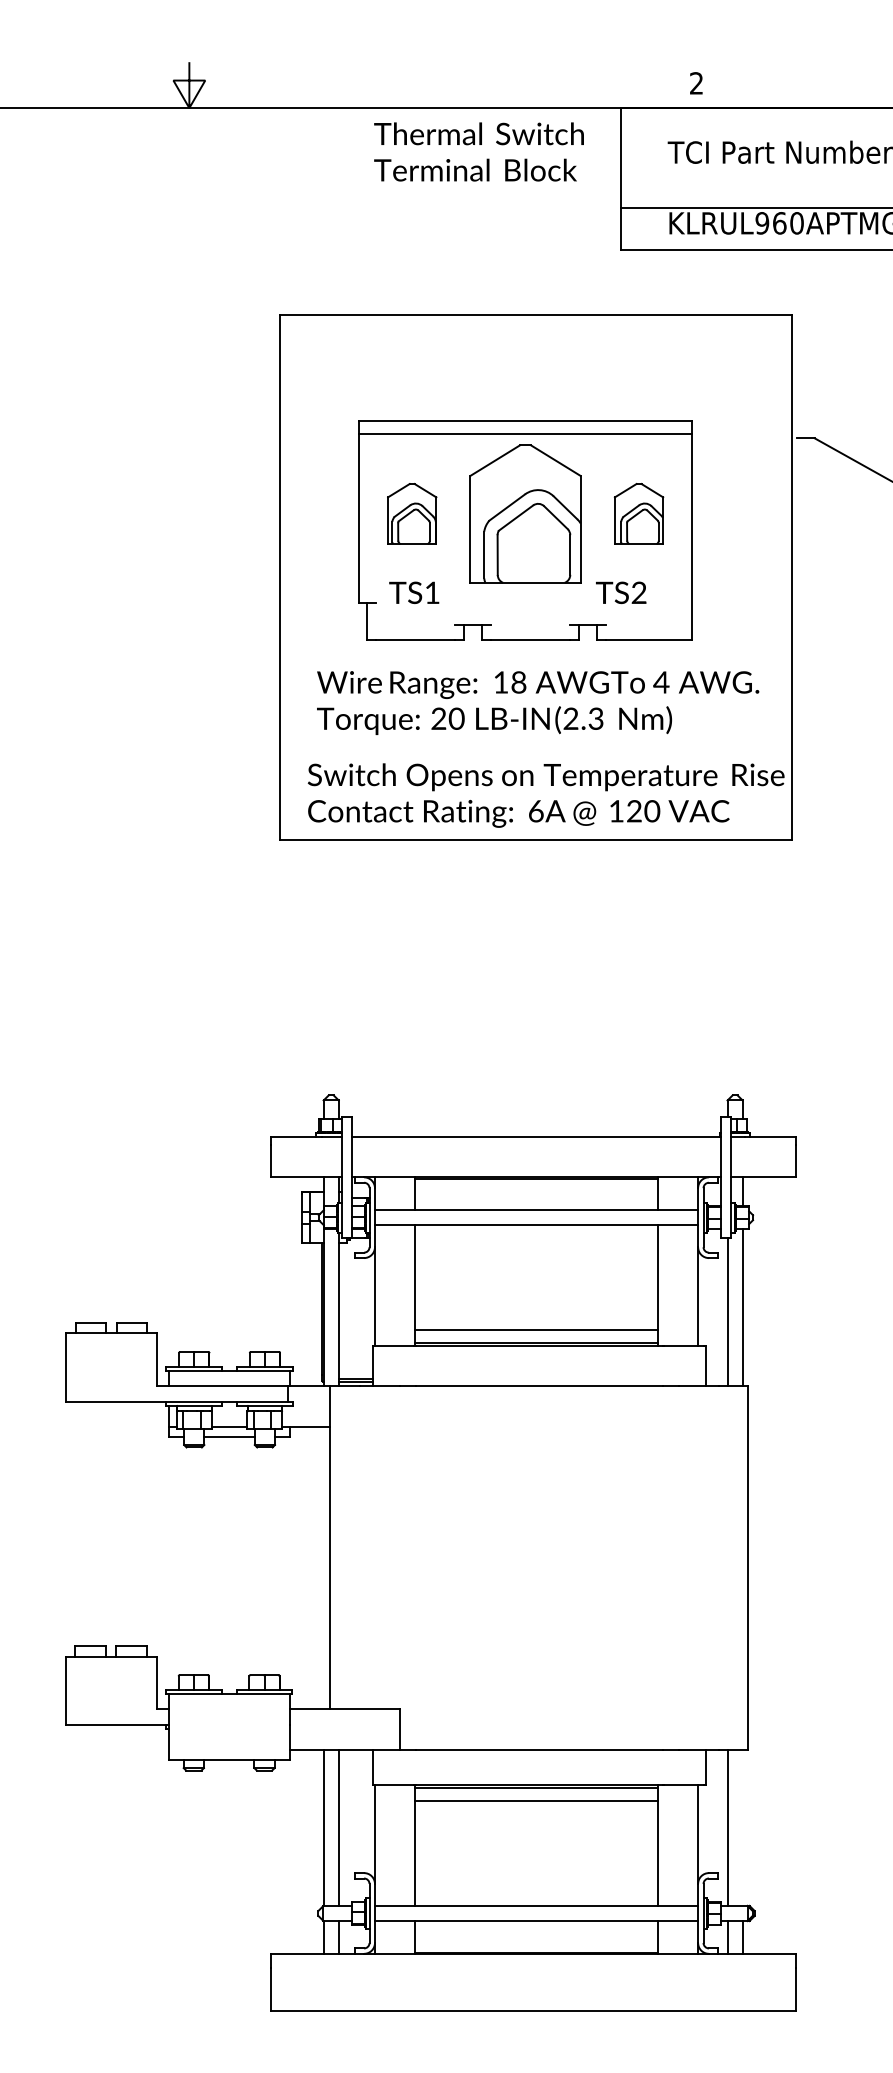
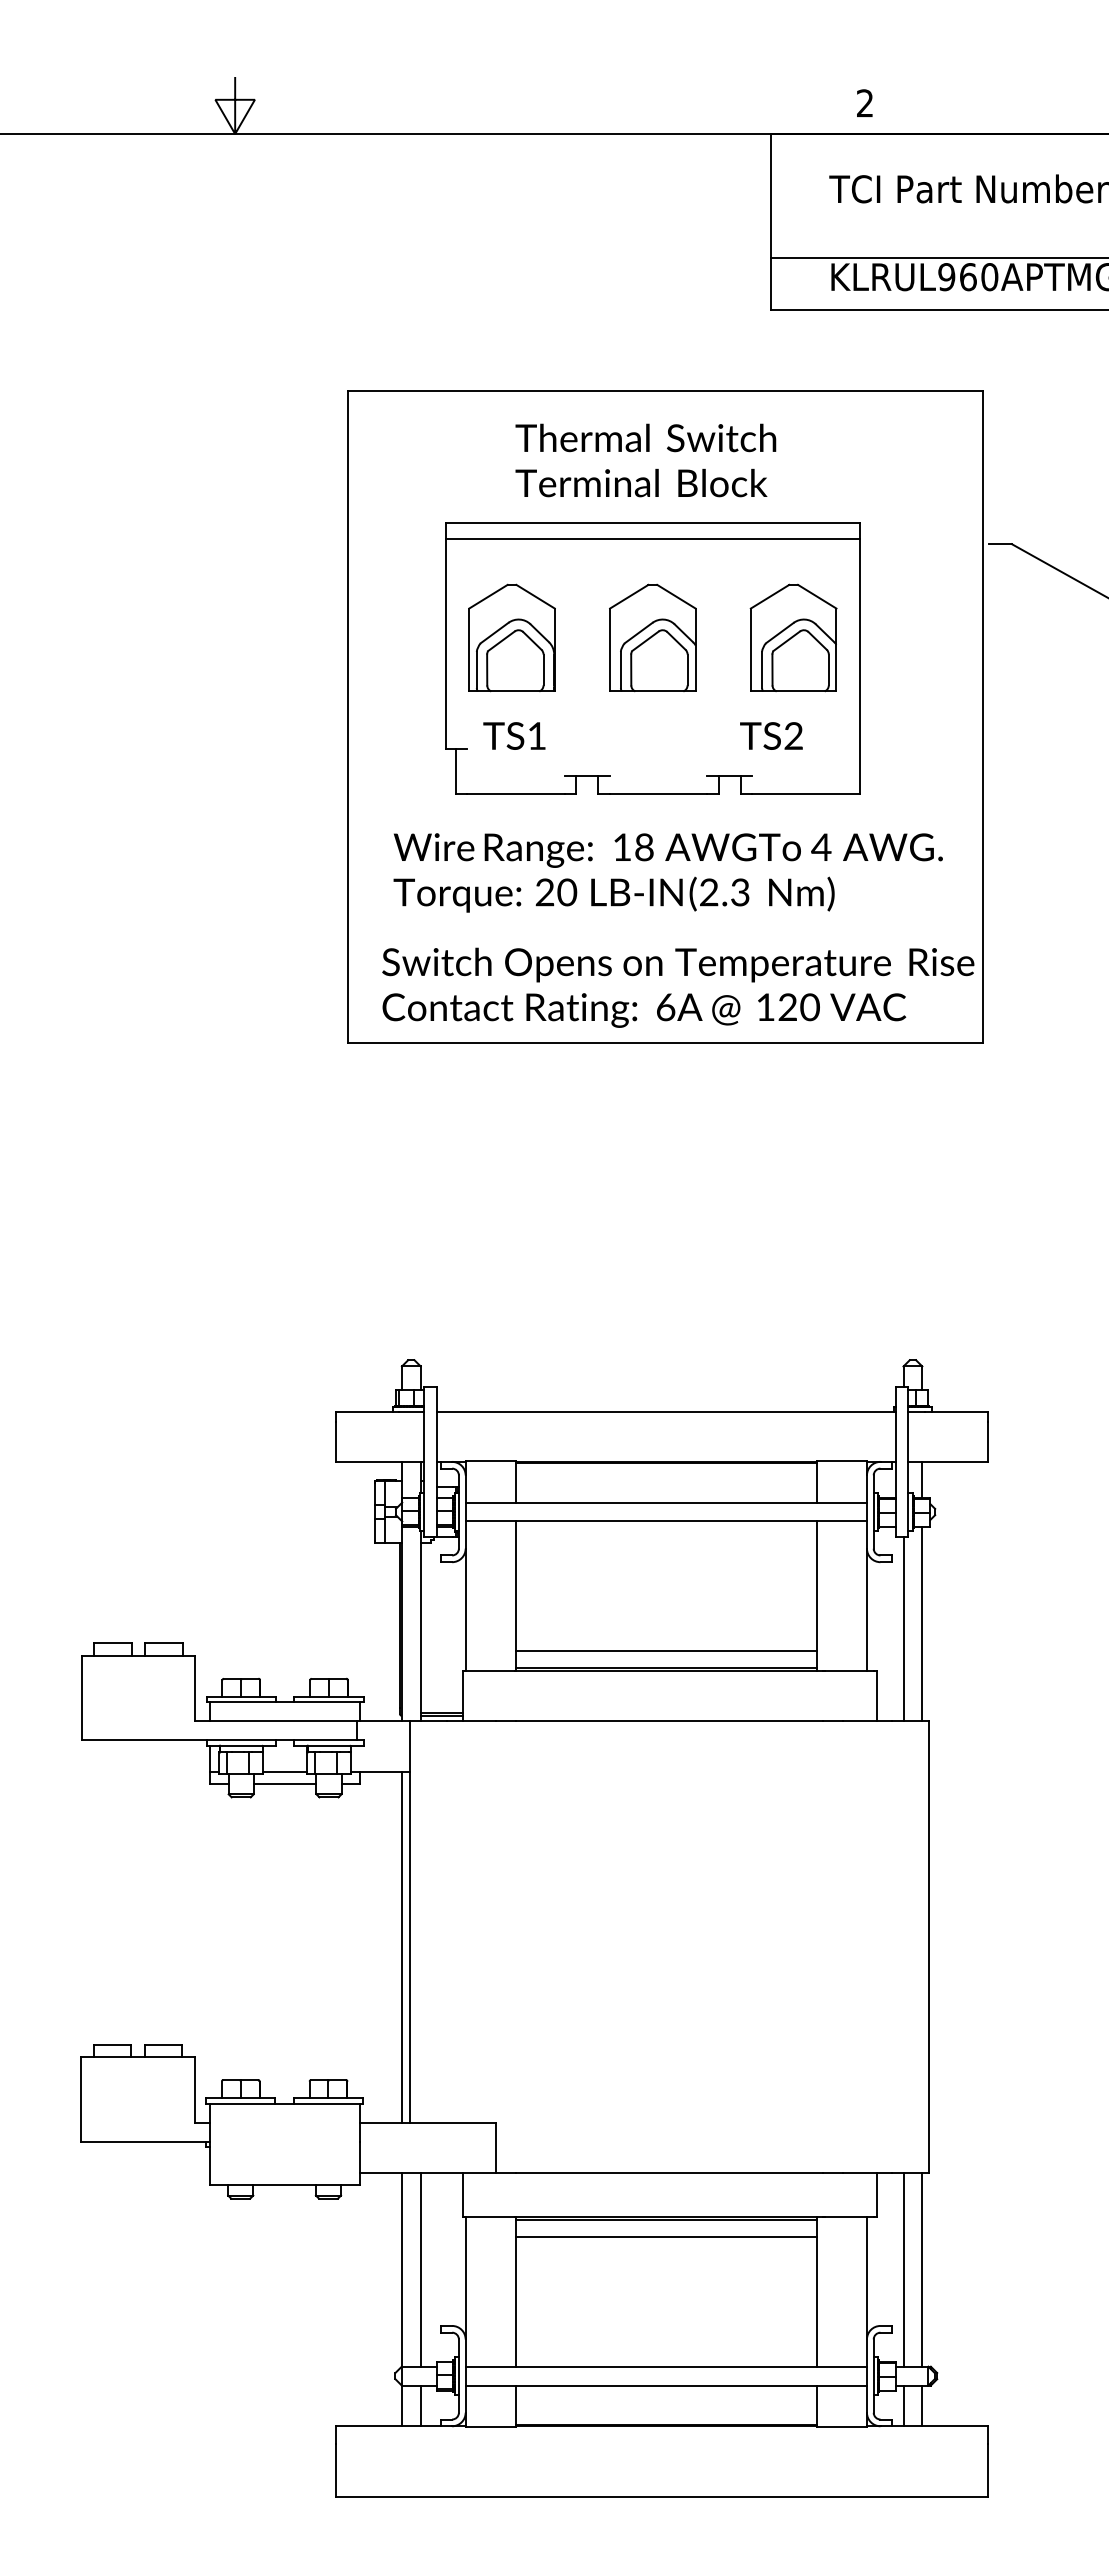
text: (478, 151) -> (645, 459), moved
part: (411, 513) -> (511, 637), size x1.43
part: (525, 513) -> (652, 637), size x0.62
part: (638, 513) -> (792, 637), size x1.43
line: (323, 1567) -> (401, 1946), added
line: (742, 1827) -> (922, 2269), added

